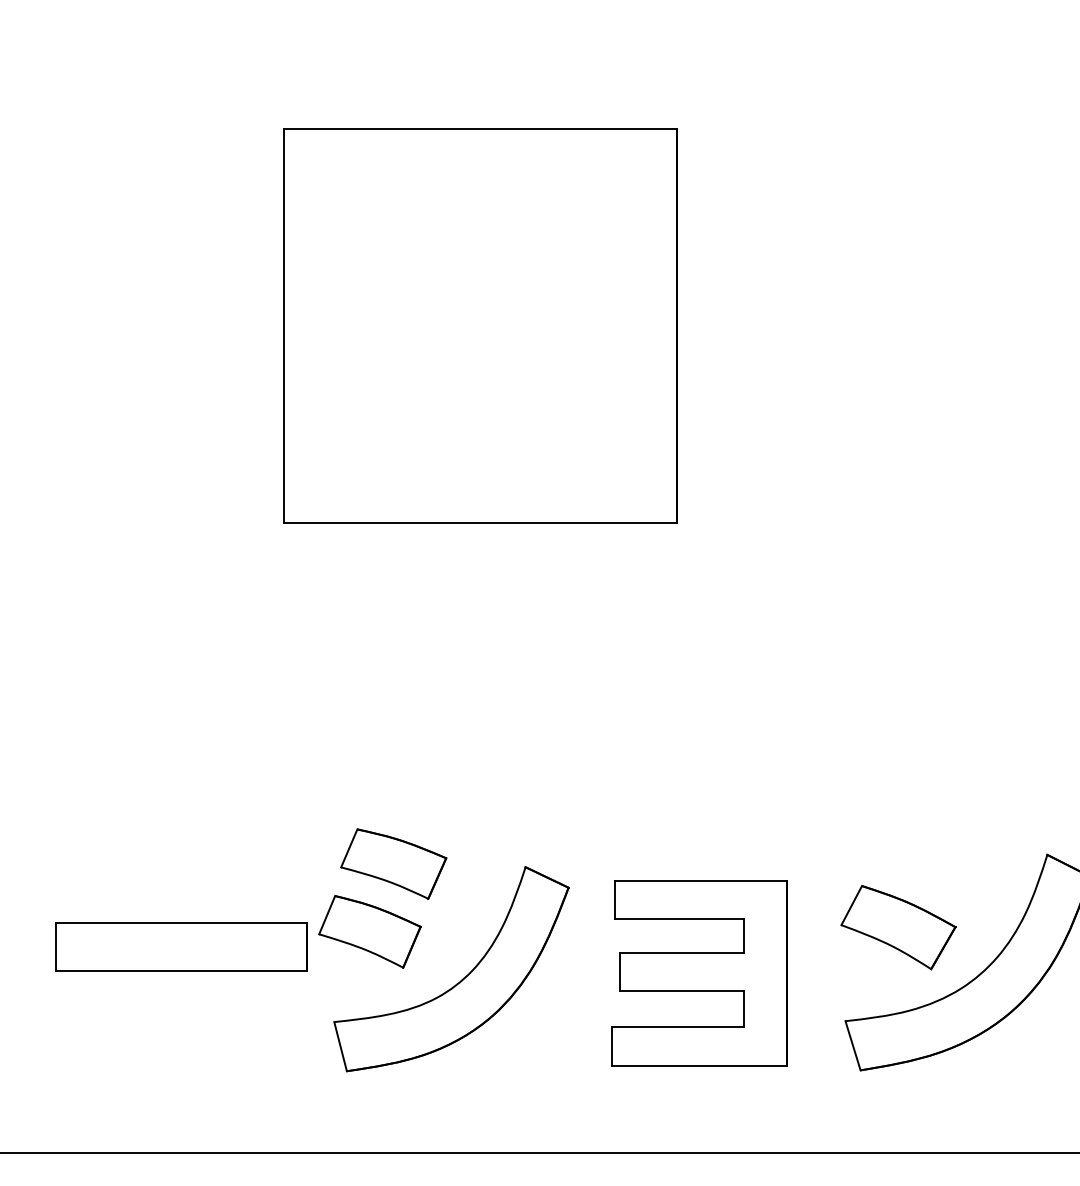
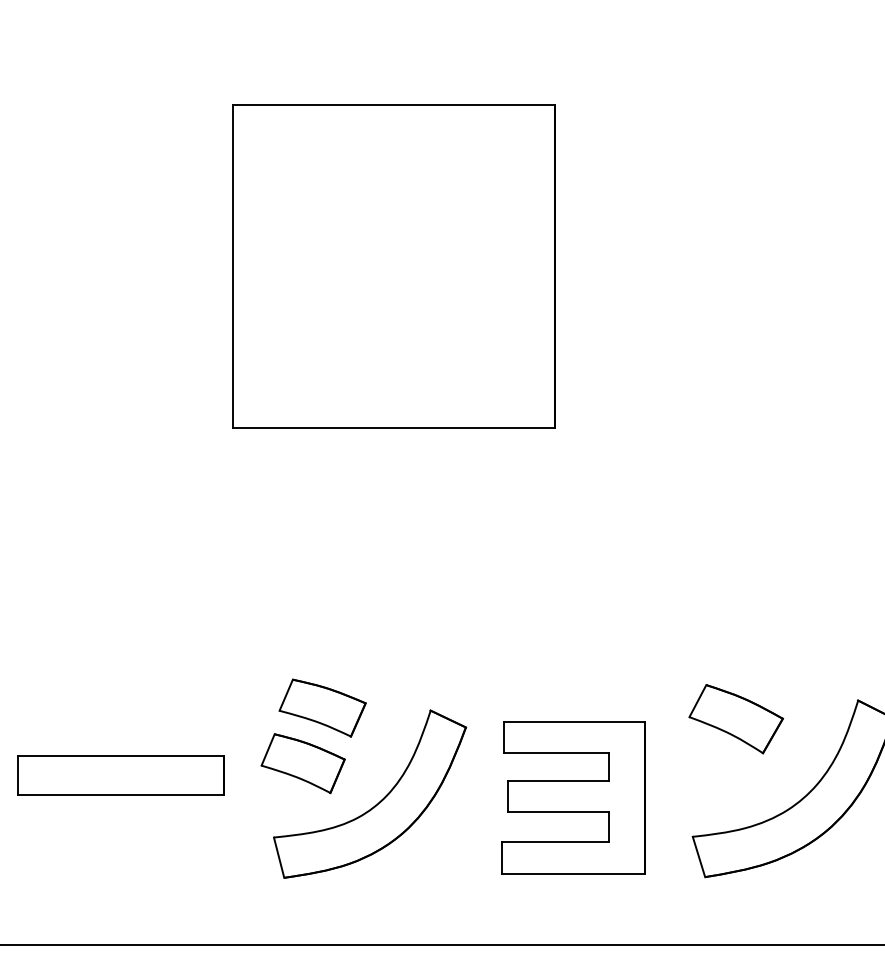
part: (898, 928) -> (736, 719), moved
part: (181, 946) -> (120, 775), moved

